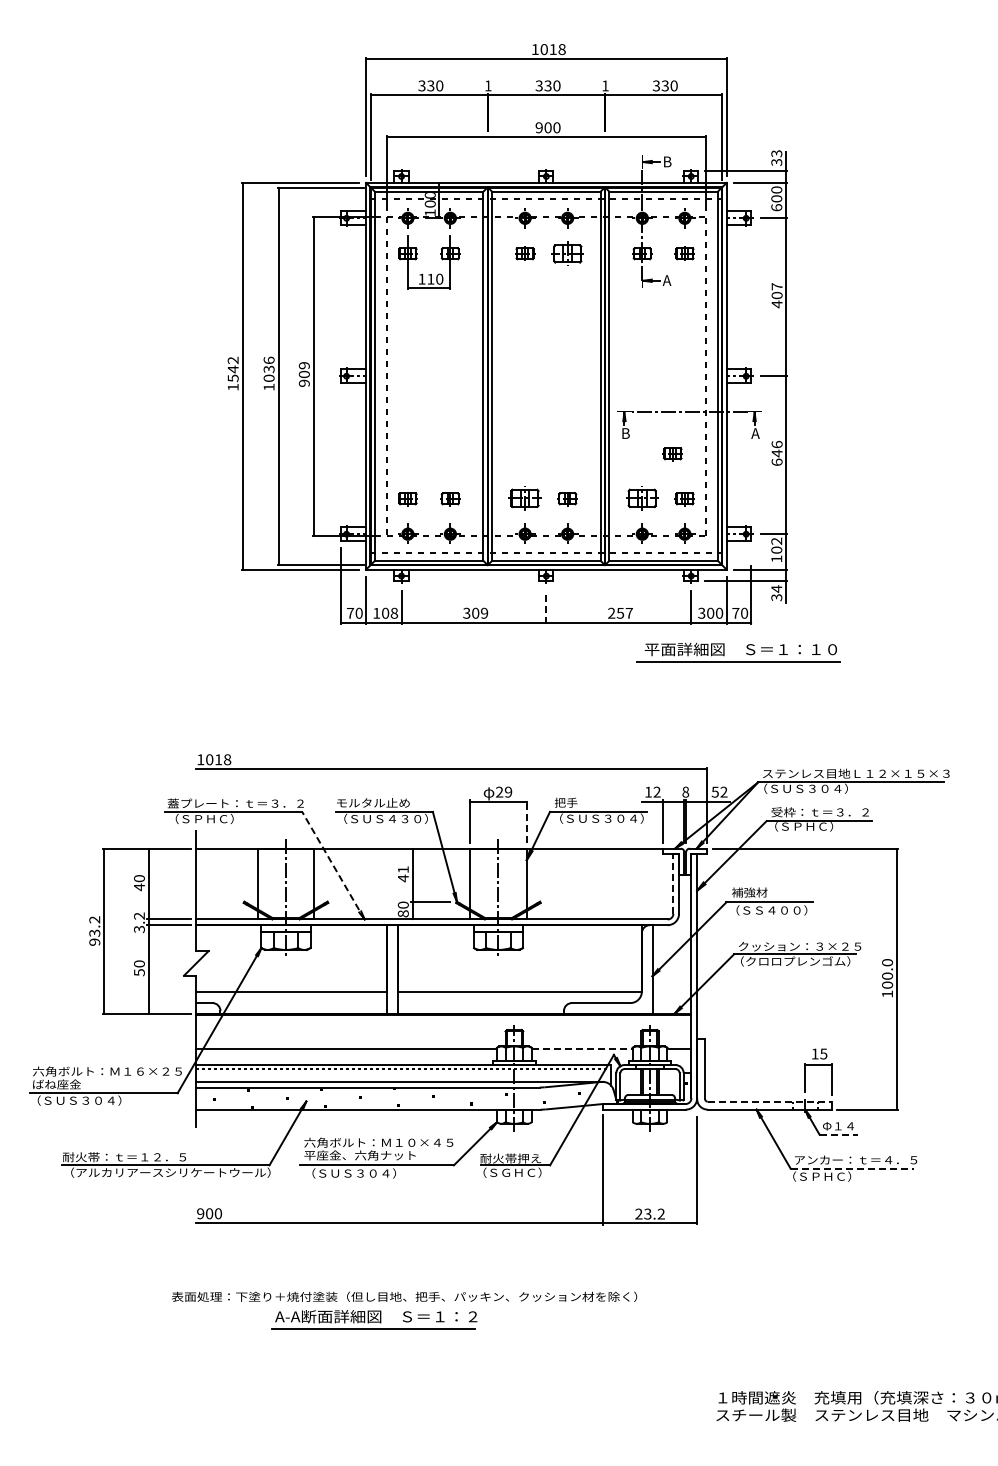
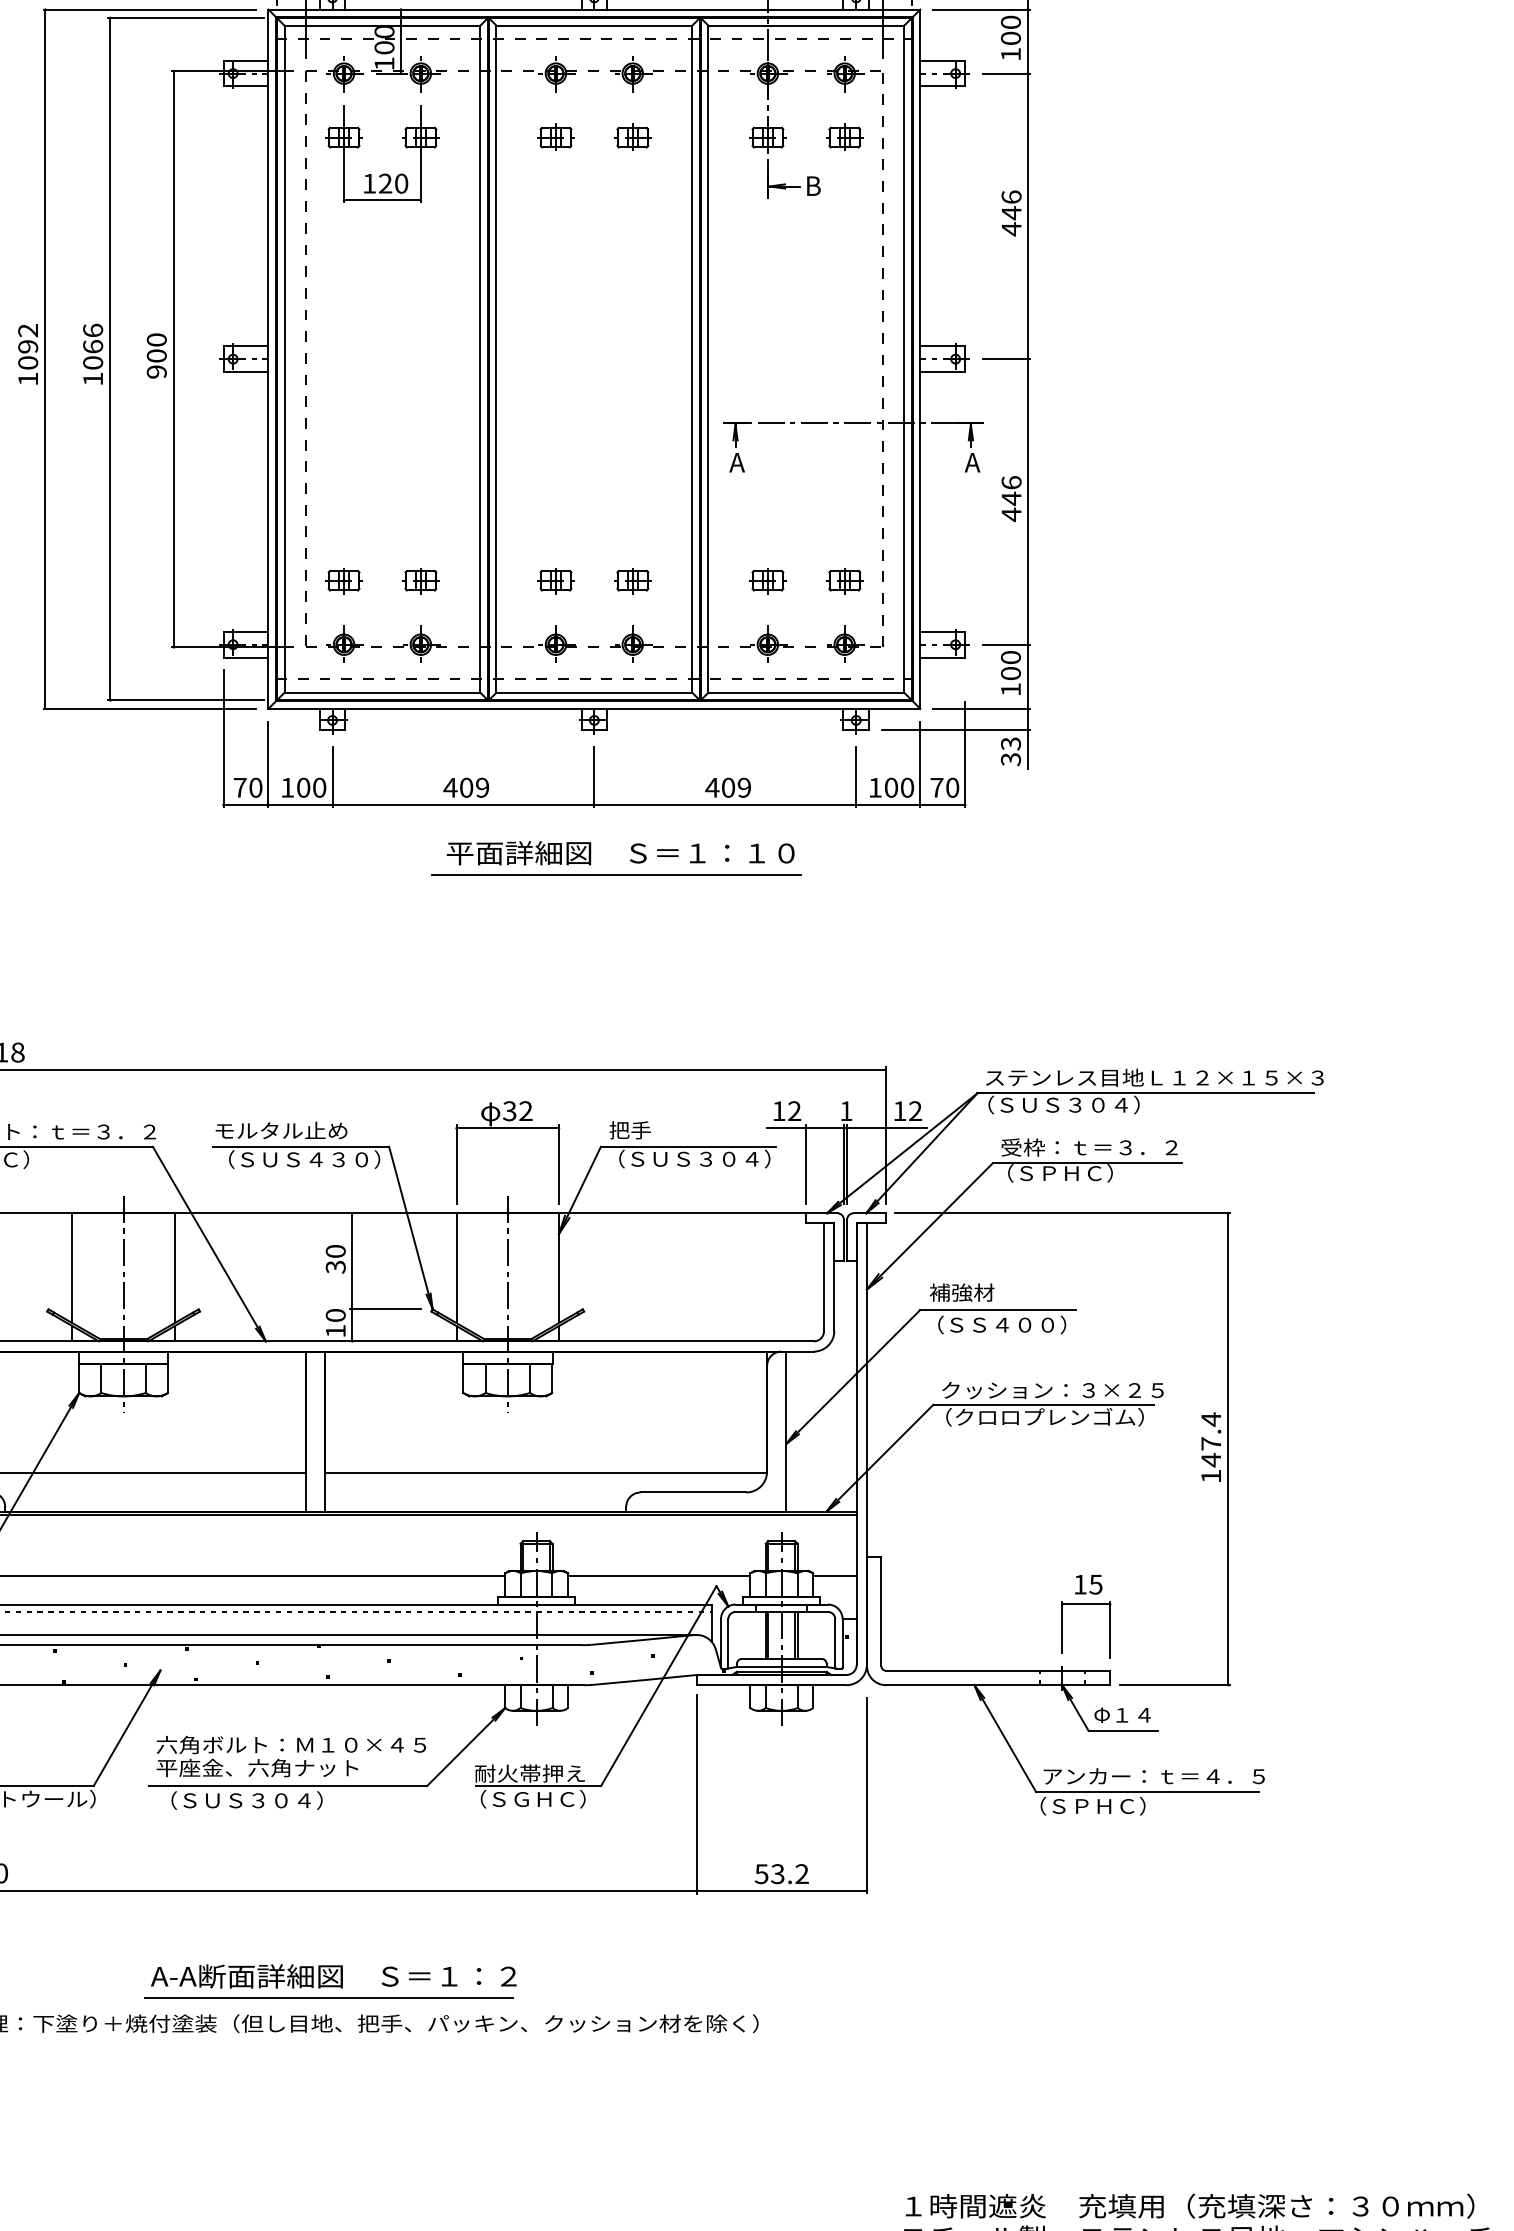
text: (776, 207) -> (1010, 54), 600 -> 100
part: (567, 253) -> (632, 137), size x0.62
text: (430, 278) -> (384, 182), 110 -> 120
text: (666, 280) -> (811, 186), A -> B
text: (776, 291) -> (1010, 205), 407 -> 446
text: (304, 365) -> (157, 339), 909 -> 900
text: (268, 369) -> (91, 346), 1036 -> 1066
text: (232, 373) -> (26, 354), 1542 -> 1092
text: (625, 433) -> (737, 462), B -> A
part: (672, 454) -> (822, 500), removed
text: (776, 462) -> (1010, 515), 646 -> 446
part: (525, 499) -> (556, 581), size x0.62
part: (642, 499) -> (768, 581), size x0.62
text: (776, 540) -> (1010, 656), 102 -> 100
text: (776, 588) -> (1010, 742), 34 -> 33
line: (546, 606) -> (594, 775), dashed -> solid
text: (466, 612) -> (449, 786), 309 -> 409
text: (619, 612) -> (726, 786), 257 -> 409
text: (701, 612) -> (874, 786), 300 -> 100
text: (394, 613) -> (319, 788), 108 -> 100
part: (746, 653) -> (630, 860), moved
text: (685, 791) -> (845, 1109), 8 -> 1
text: (714, 791) -> (898, 1109), 52 -> 12
text: (504, 792) -> (518, 1111), 29 -> 32
line: (526, 821) -> (558, 1164), dashed -> solid
line: (333, 865) -> (209, 1243), dashed -> solid
text: (402, 874) -> (334, 1260), 41 -> 30
line: (673, 883) -> (824, 1276), dashed -> solid
text: (402, 913) -> (334, 1330), 80 -> 10
text: (887, 973) -> (1211, 1439), 100.0 -> 147.4
line: (582, 1049) -> (659, 1576), dashed -> solid
line: (769, 1101) -> (997, 1670), dashed -> solid
line: (839, 1134) -> (1124, 1730), dashed -> solid
line: (852, 1168) -> (1147, 1791), dashed -> solid
text: (638, 1213) -> (760, 1872), 23.2 -> 53.2
part: (374, 1319) -> (330, 1981), moved

